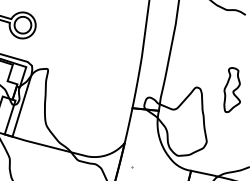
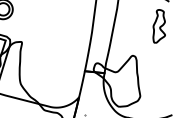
part: (231, 89) -> (158, 25), moved

